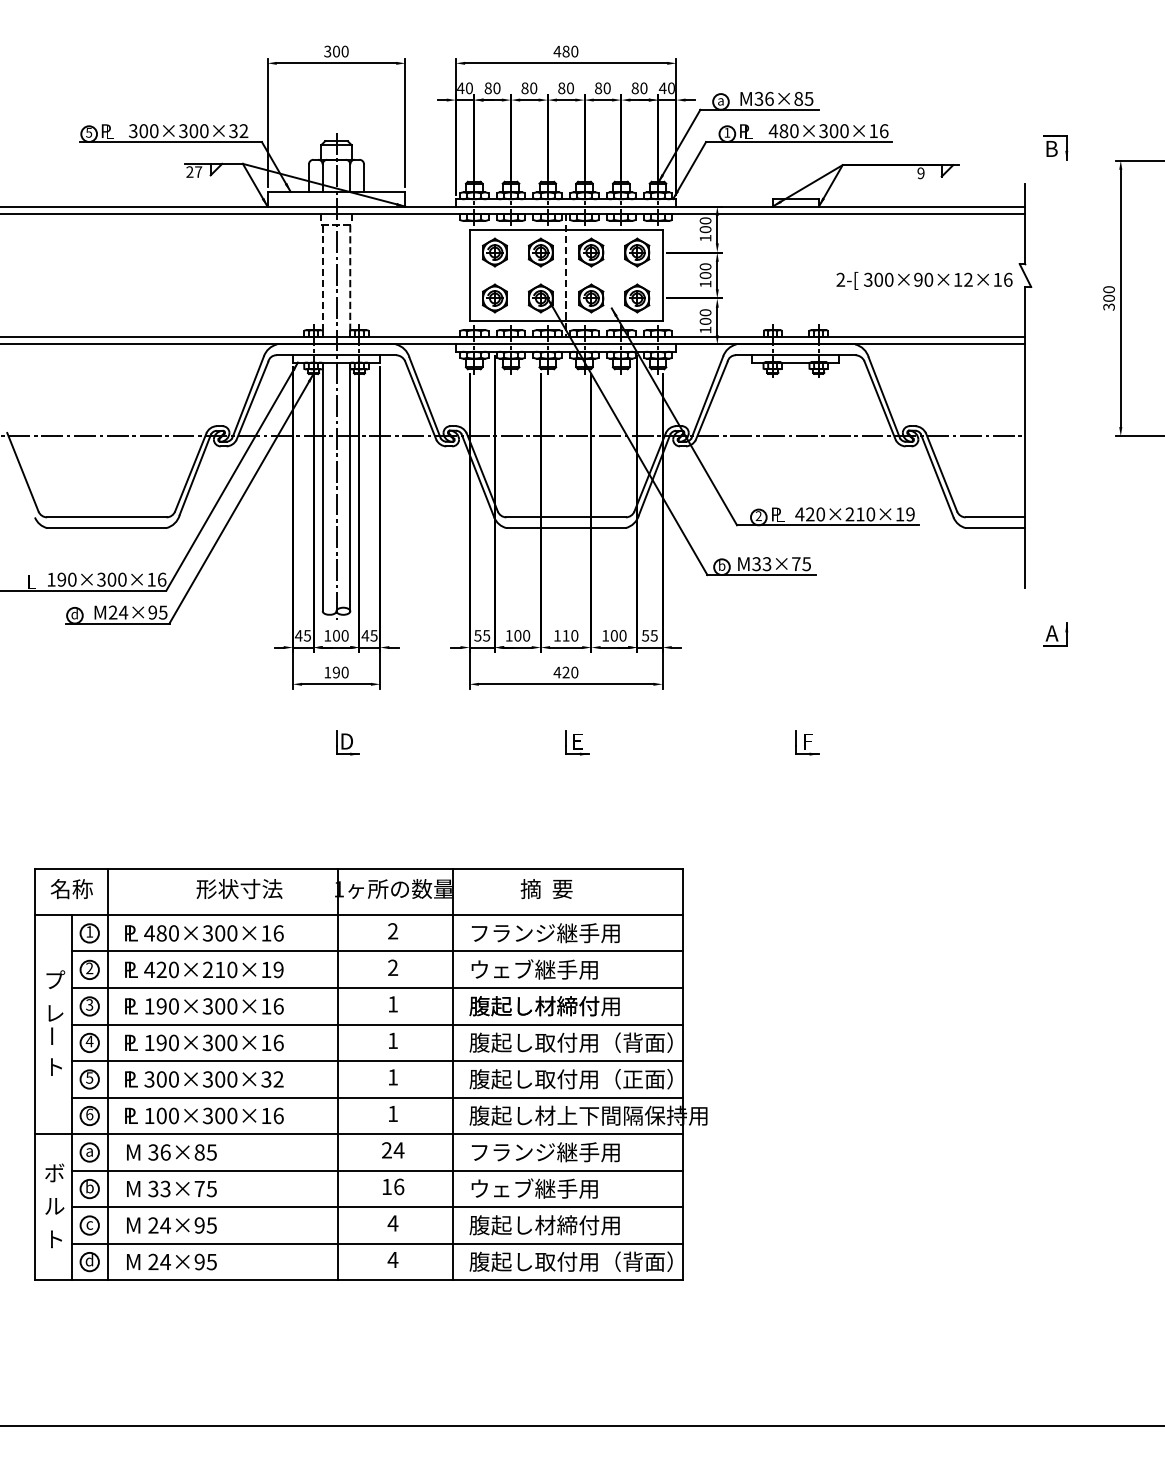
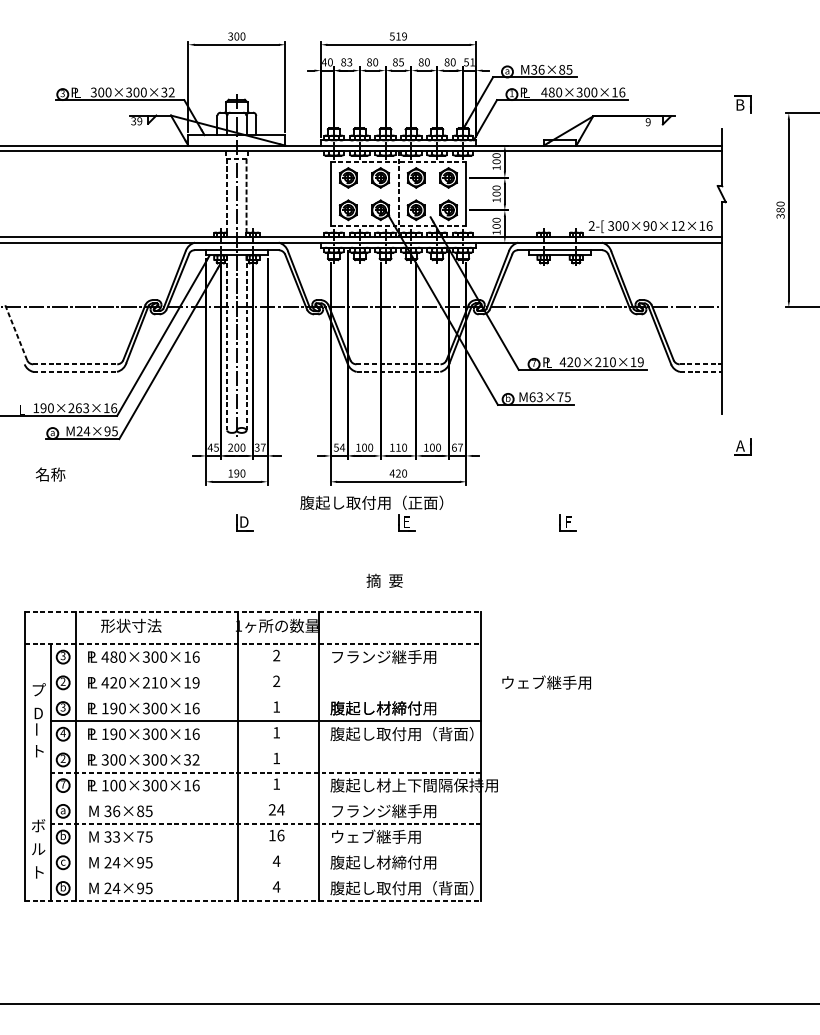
text: (565, 51) -> (398, 36), 480 -> 519
text: (496, 88) -> (349, 62), 80 -> 83
text: (569, 88) -> (400, 62), 80 -> 85
text: (666, 88) -> (469, 62), 40 -> 51
text: (89, 131) -> (63, 92), 5 -> 3
text: (194, 171) -> (136, 120), 27 -> 39
line: (566, 229) -> (398, 161), solid -> dashed
text: (924, 280) -> (650, 226), moved
text: (1108, 297) -> (780, 209), 300 -> 380
line: (566, 321) -> (398, 226), solid -> dashed
line: (22, 471) -> (15, 332), solid -> dashed
line: (322, 487) -> (227, 343), solid -> dashed
line: (350, 487) -> (246, 343), solid -> dashed
text: (758, 515) -> (533, 363), 2 -> 7
line: (106, 517) -> (74, 364), solid -> dashed
line: (566, 517) -> (398, 364), solid -> dashed
line: (995, 517) -> (700, 364), solid -> dashed
line: (107, 528) -> (75, 372), solid -> dashed
line: (566, 528) -> (398, 372), solid -> dashed
line: (995, 528) -> (700, 372), solid -> dashed
text: (756, 564) -> (532, 397), M33×75 -> M63×75
text: (111, 579) -> (78, 408), 190×300×16 -> 190×263×16
text: (74, 614) -> (52, 432), d -> a
text: (327, 635) -> (230, 447), 100 -> 200
text: (369, 635) -> (260, 447), 45 -> 37
text: (486, 635) -> (342, 447), 55 -> 54
text: (649, 635) -> (457, 447), 55 -> 67
line: (358, 869) -> (252, 612), solid -> dashed
text: (546, 888) -> (384, 580), moved
text: (71, 889) -> (50, 474), moved
text: (239, 889) -> (131, 626), moved
line: (358, 914) -> (252, 643), solid -> dashed
text: (89, 931) -> (63, 655), 1 -> 3
line: (376, 951) -> (265, 669), removed
text: (534, 969) -> (546, 682), moved
line: (376, 988) -> (265, 695), removed
text: (55, 1013) -> (39, 713), レ -> D
line: (376, 1061) -> (265, 747), removed
text: (89, 1077) -> (63, 758), 5 -> 2
text: (570, 1079) -> (371, 503), moved
line: (377, 1097) -> (265, 772), solid -> dashed
text: (89, 1114) -> (63, 784), 6 -> 7
line: (358, 1134) -> (252, 798), removed
line: (377, 1170) -> (265, 824), solid -> dashed
line: (376, 1207) -> (265, 850), removed
line: (376, 1243) -> (265, 875), removed
text: (89, 1260) -> (63, 887), d -> b
line: (358, 1280) -> (252, 901), solid -> dashed

